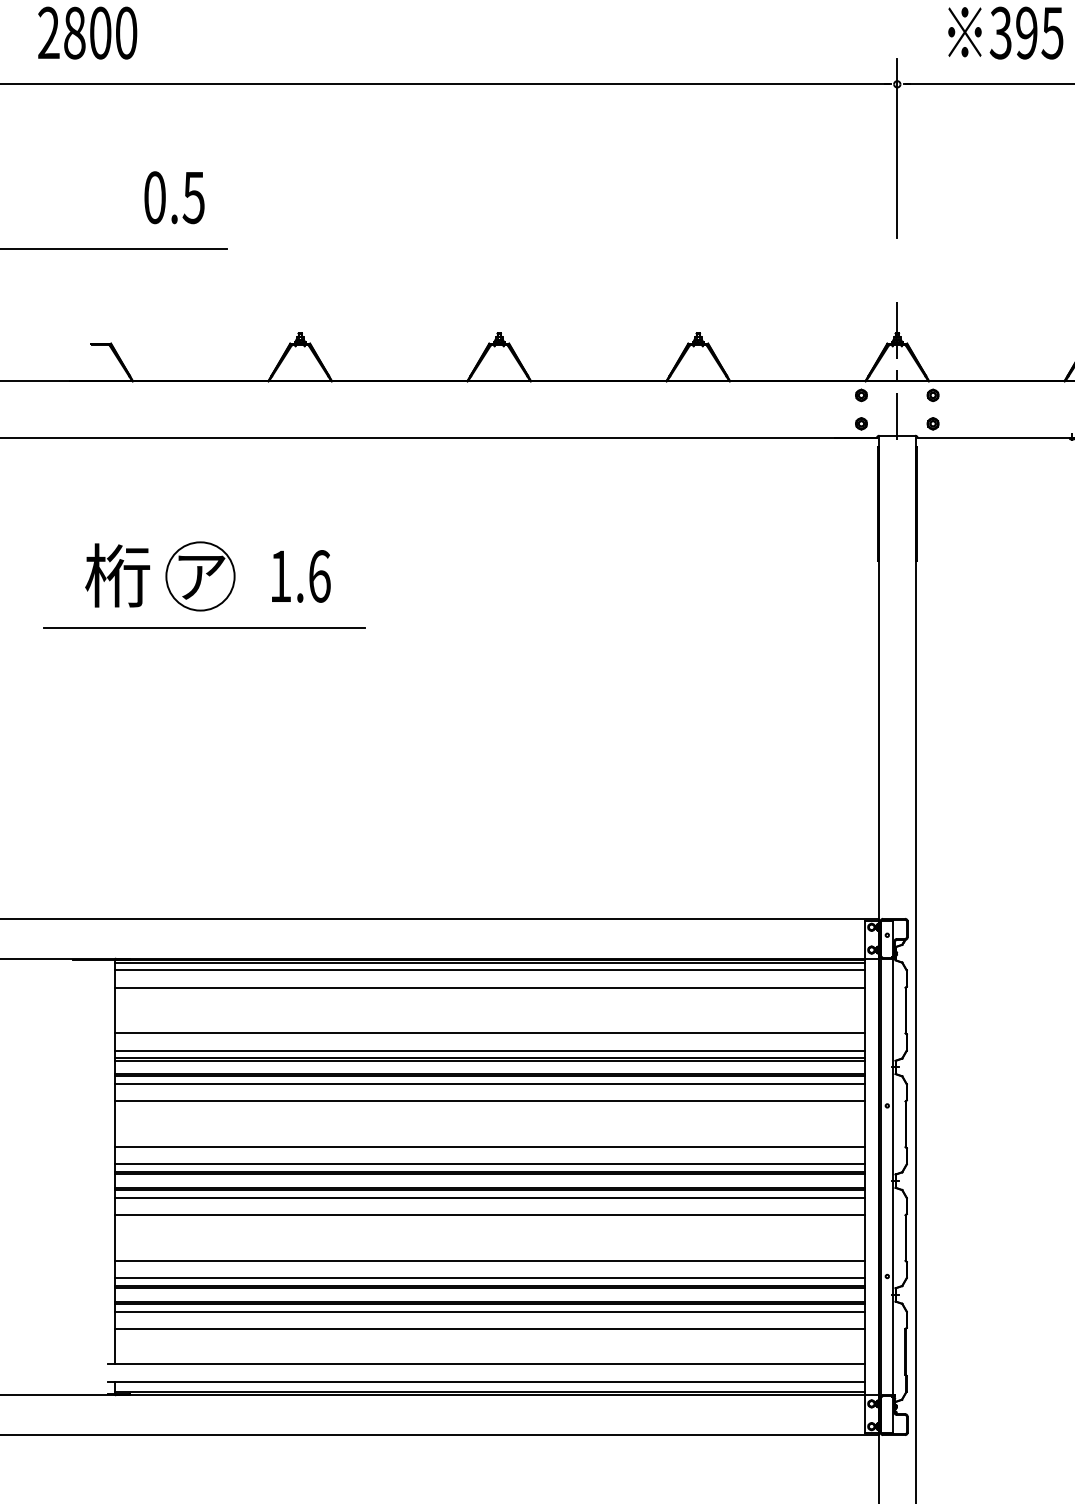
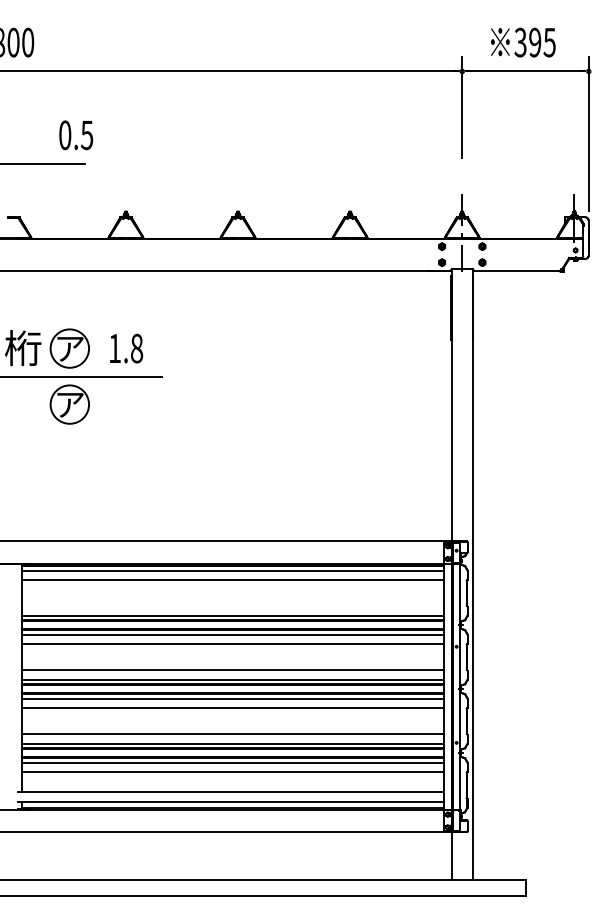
text: (175, 198) -> (76, 135), moved
text: (320, 576) -> (137, 348), 1.6 -> 1.8
part: (199, 675) -> (69, 404), added
line: (489, 1032) -> (232, 605), removed

